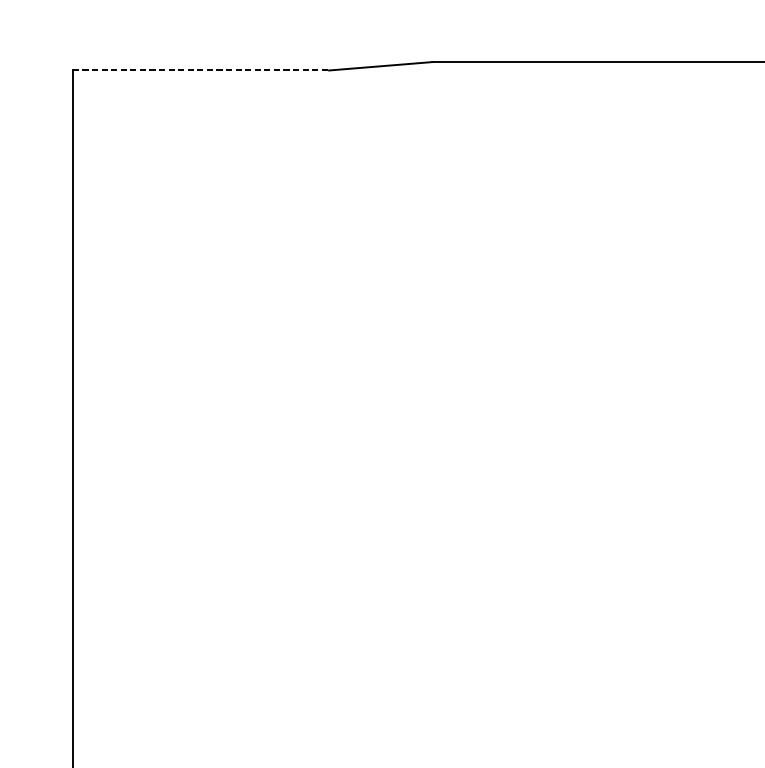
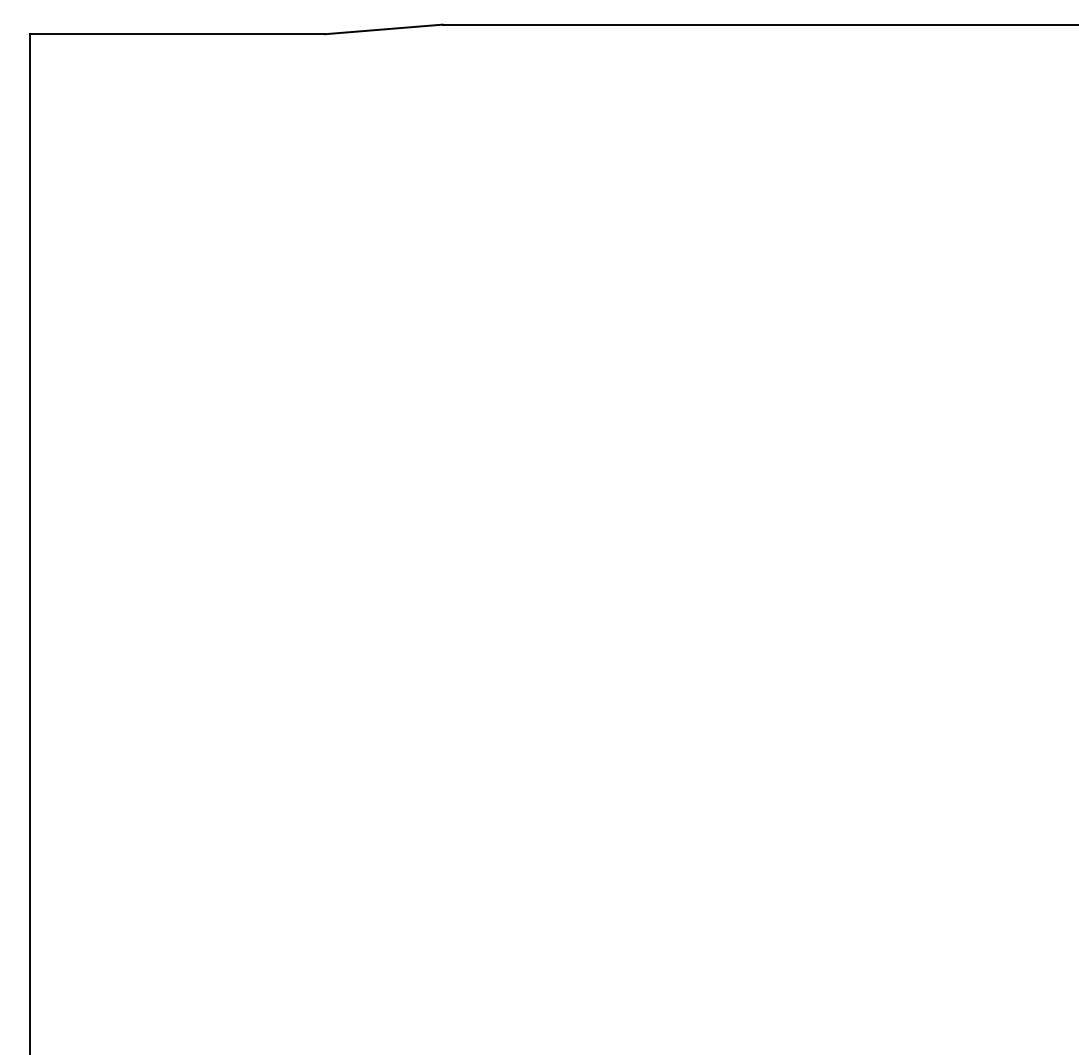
line: (201, 70) -> (178, 34), dashed -> solid

